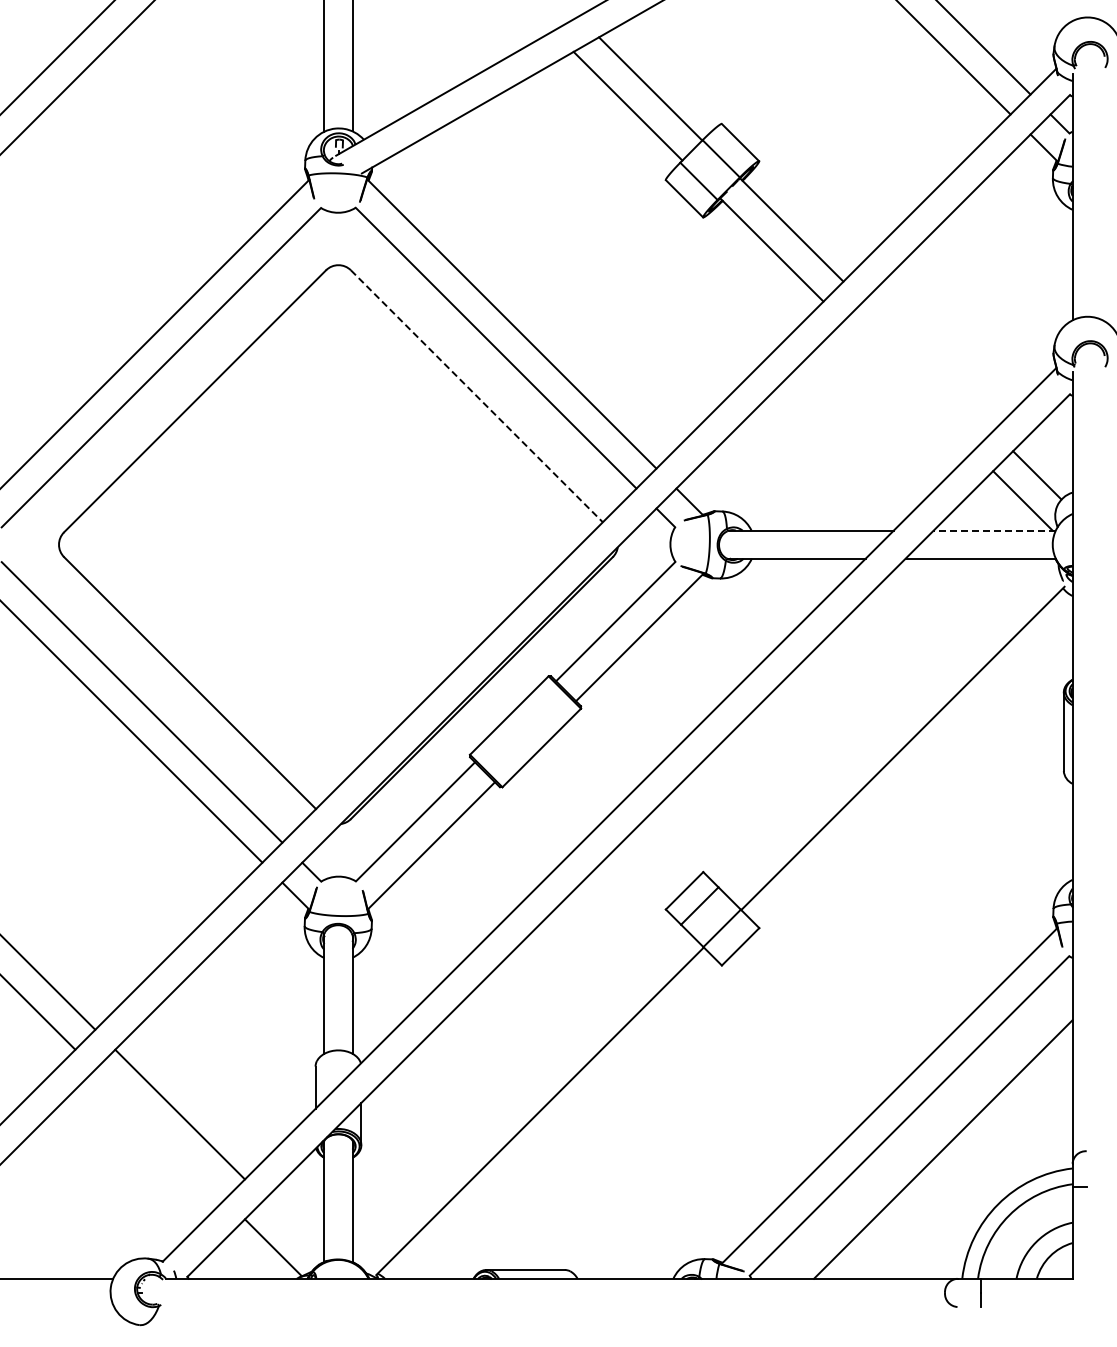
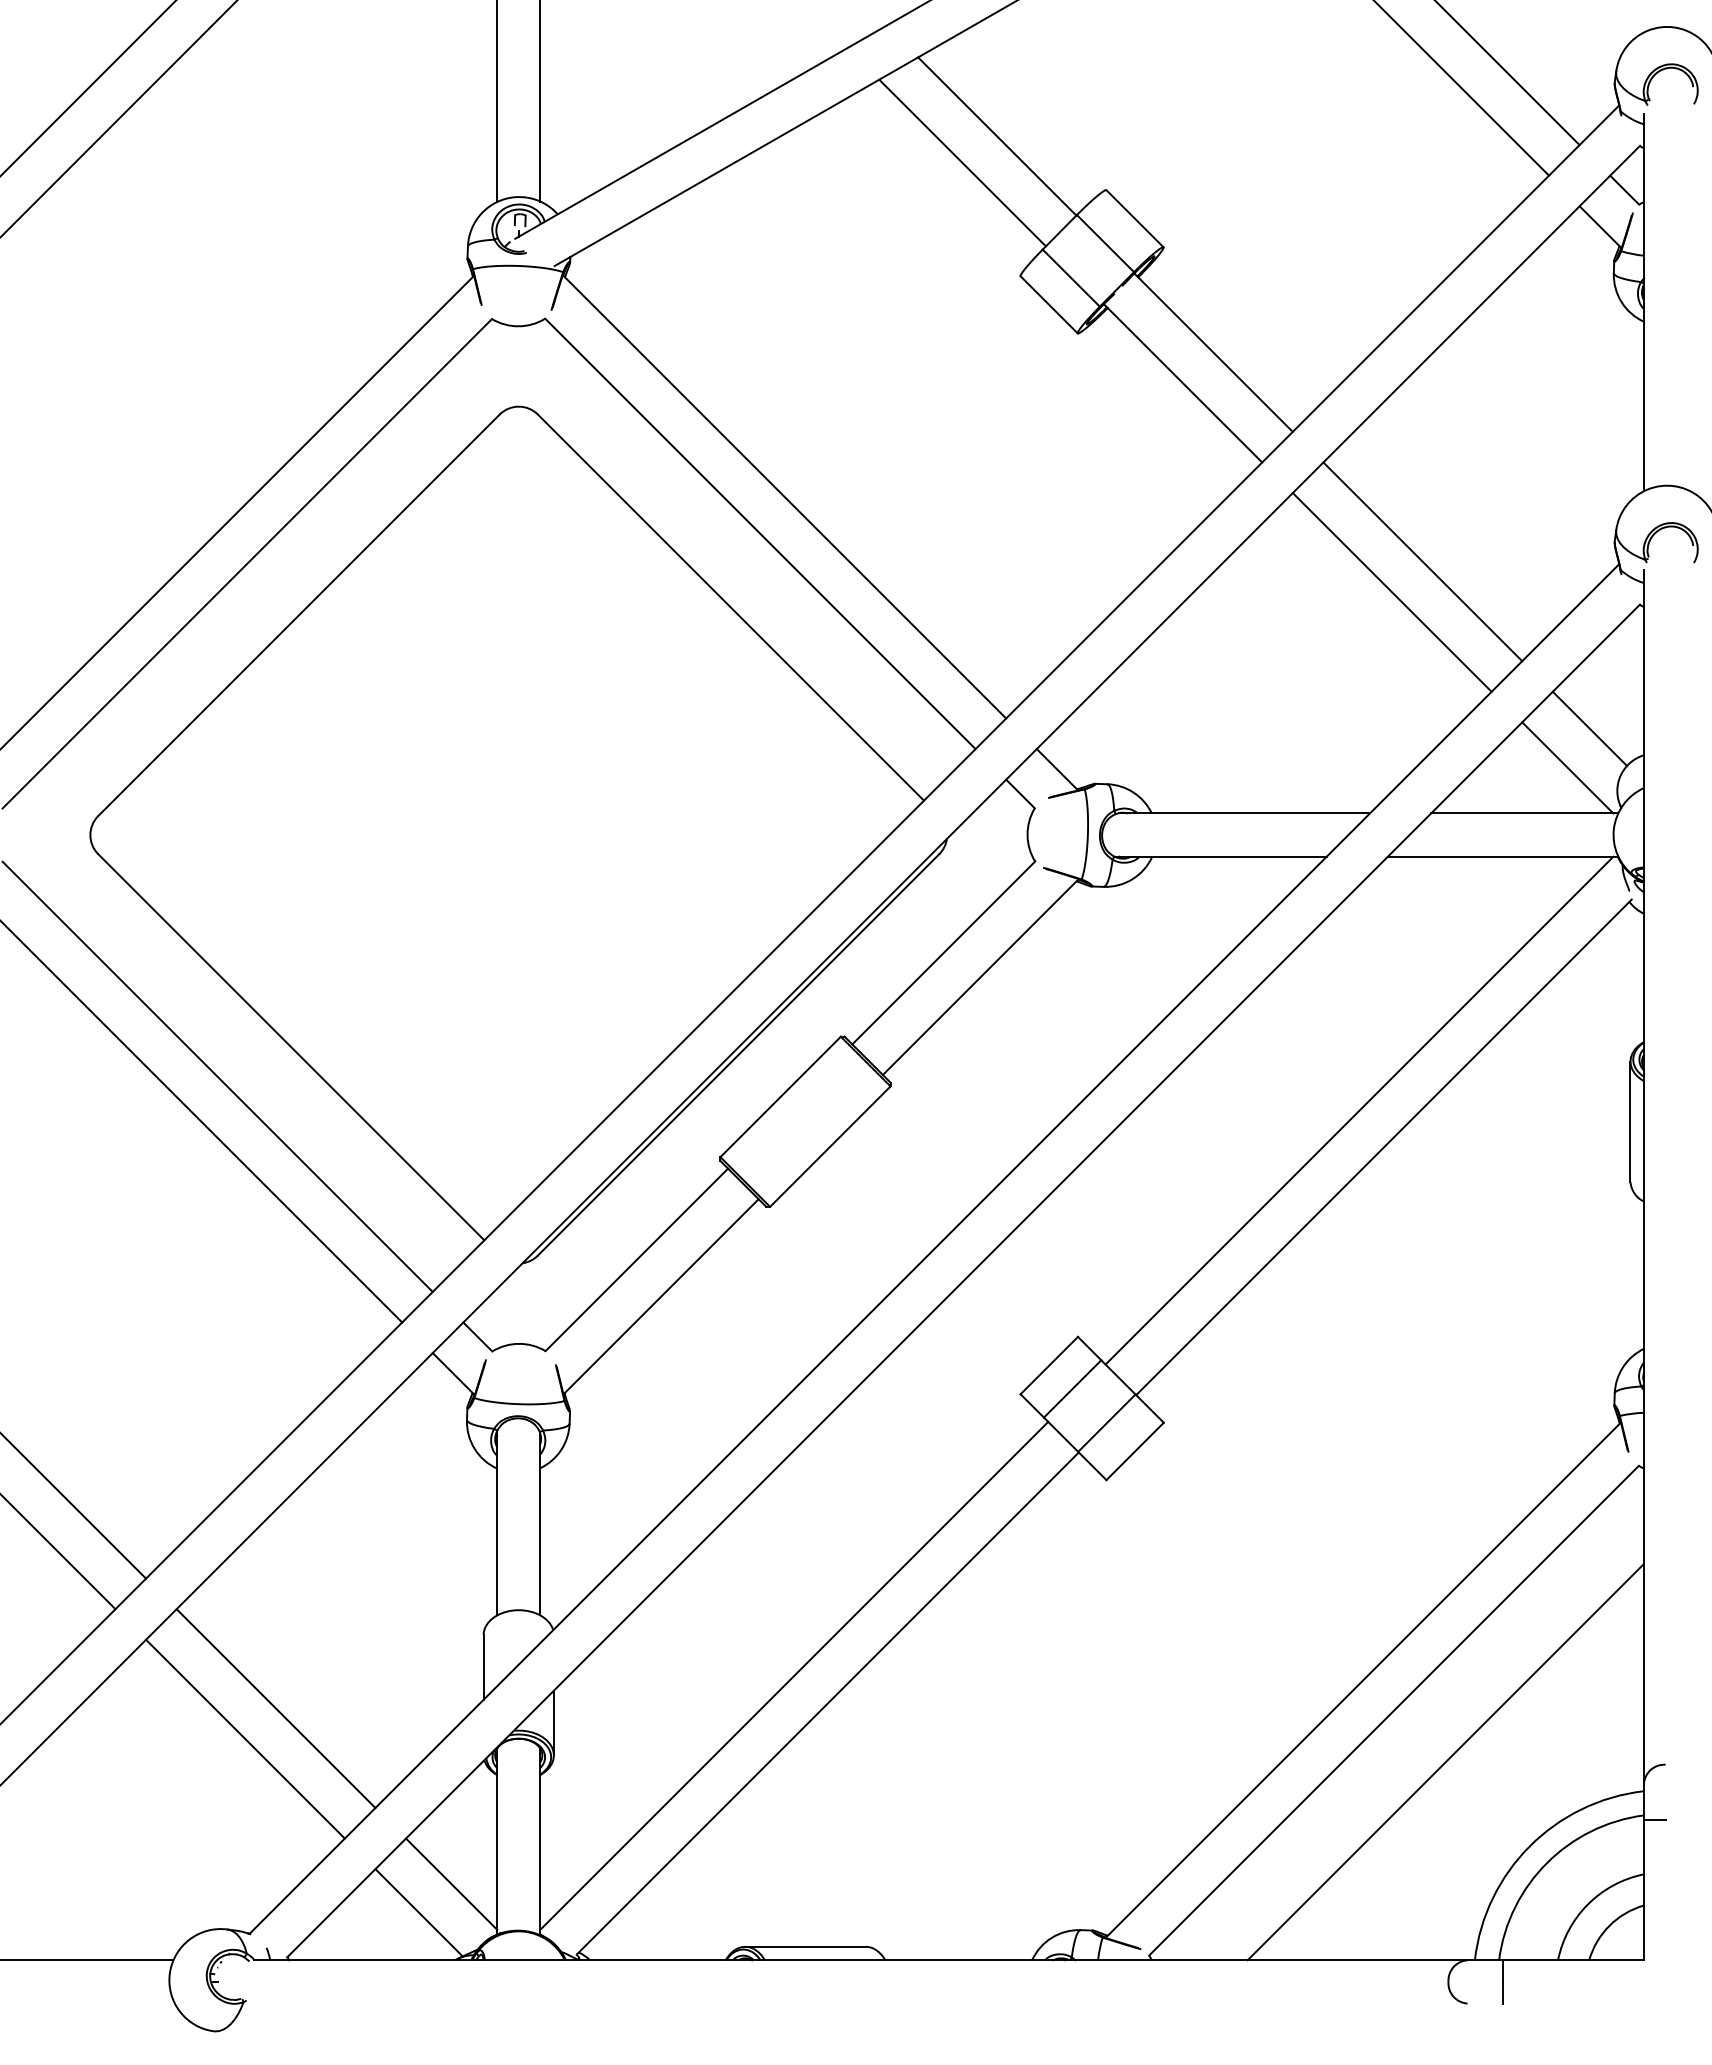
line: (928, 366) -> (1423, 561), added
line: (908, 386) -> (1392, 592), added
line: (477, 396) -> (731, 607), dashed -> solid
line: (994, 530) -> (1524, 813), dashed -> solid
line: (886, 724) -> (1358, 1110), added
line: (517, 1092) -> (793, 1674), added
line: (160, 1134) -> (245, 1739), added
line: (294, 1228) -> (451, 1883), added

